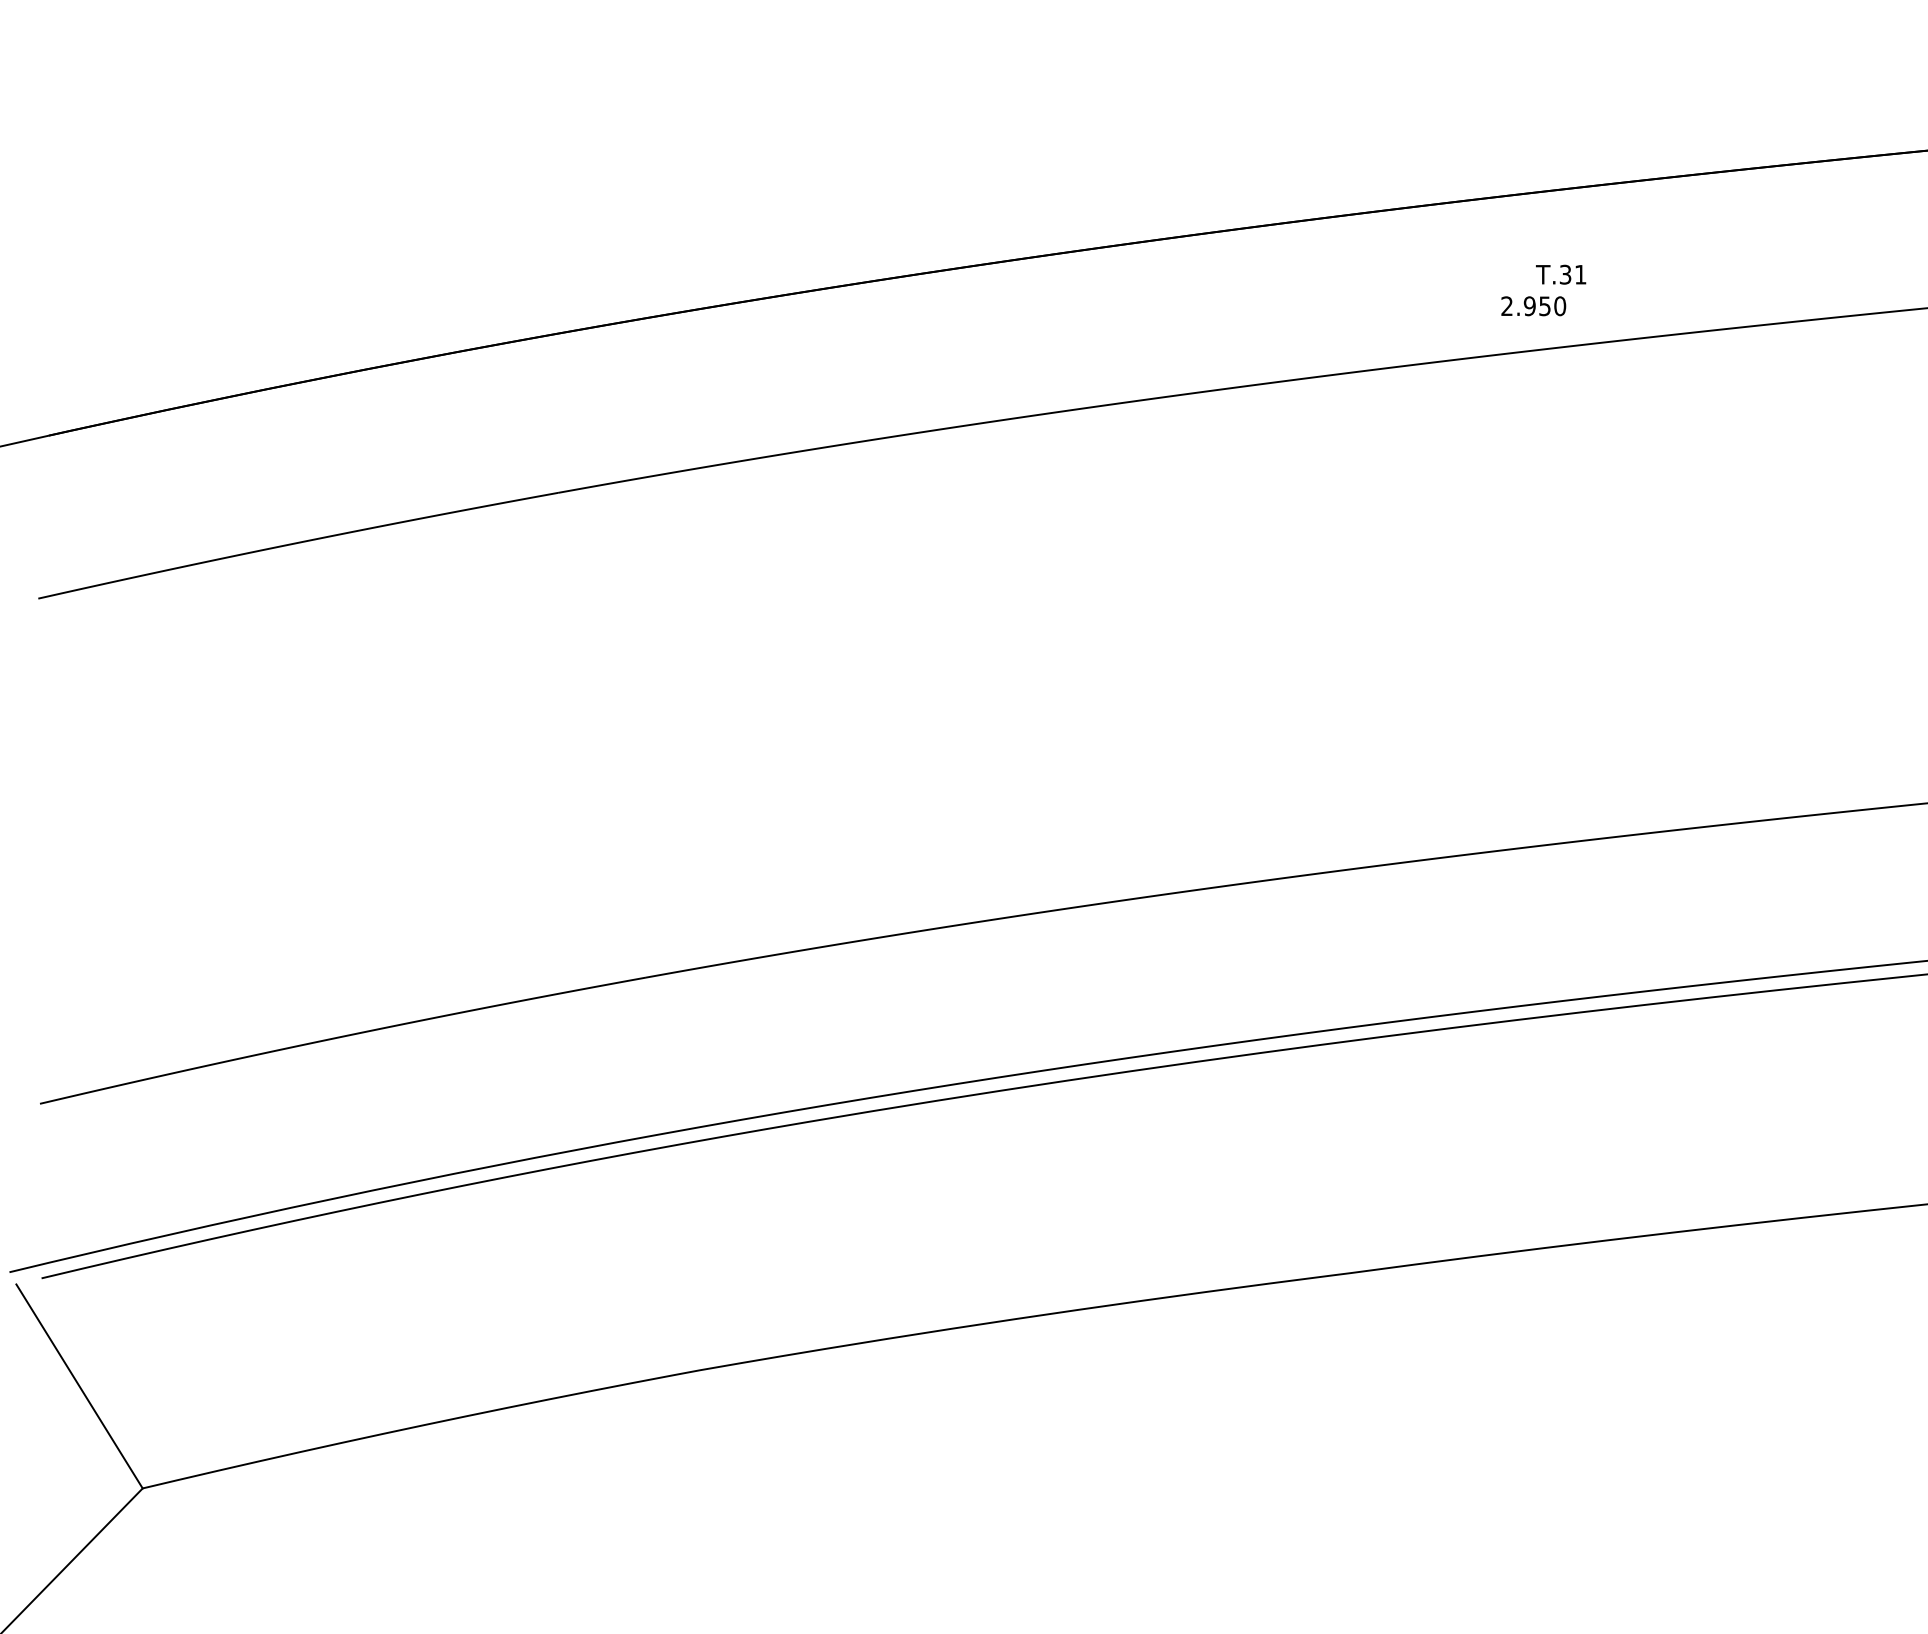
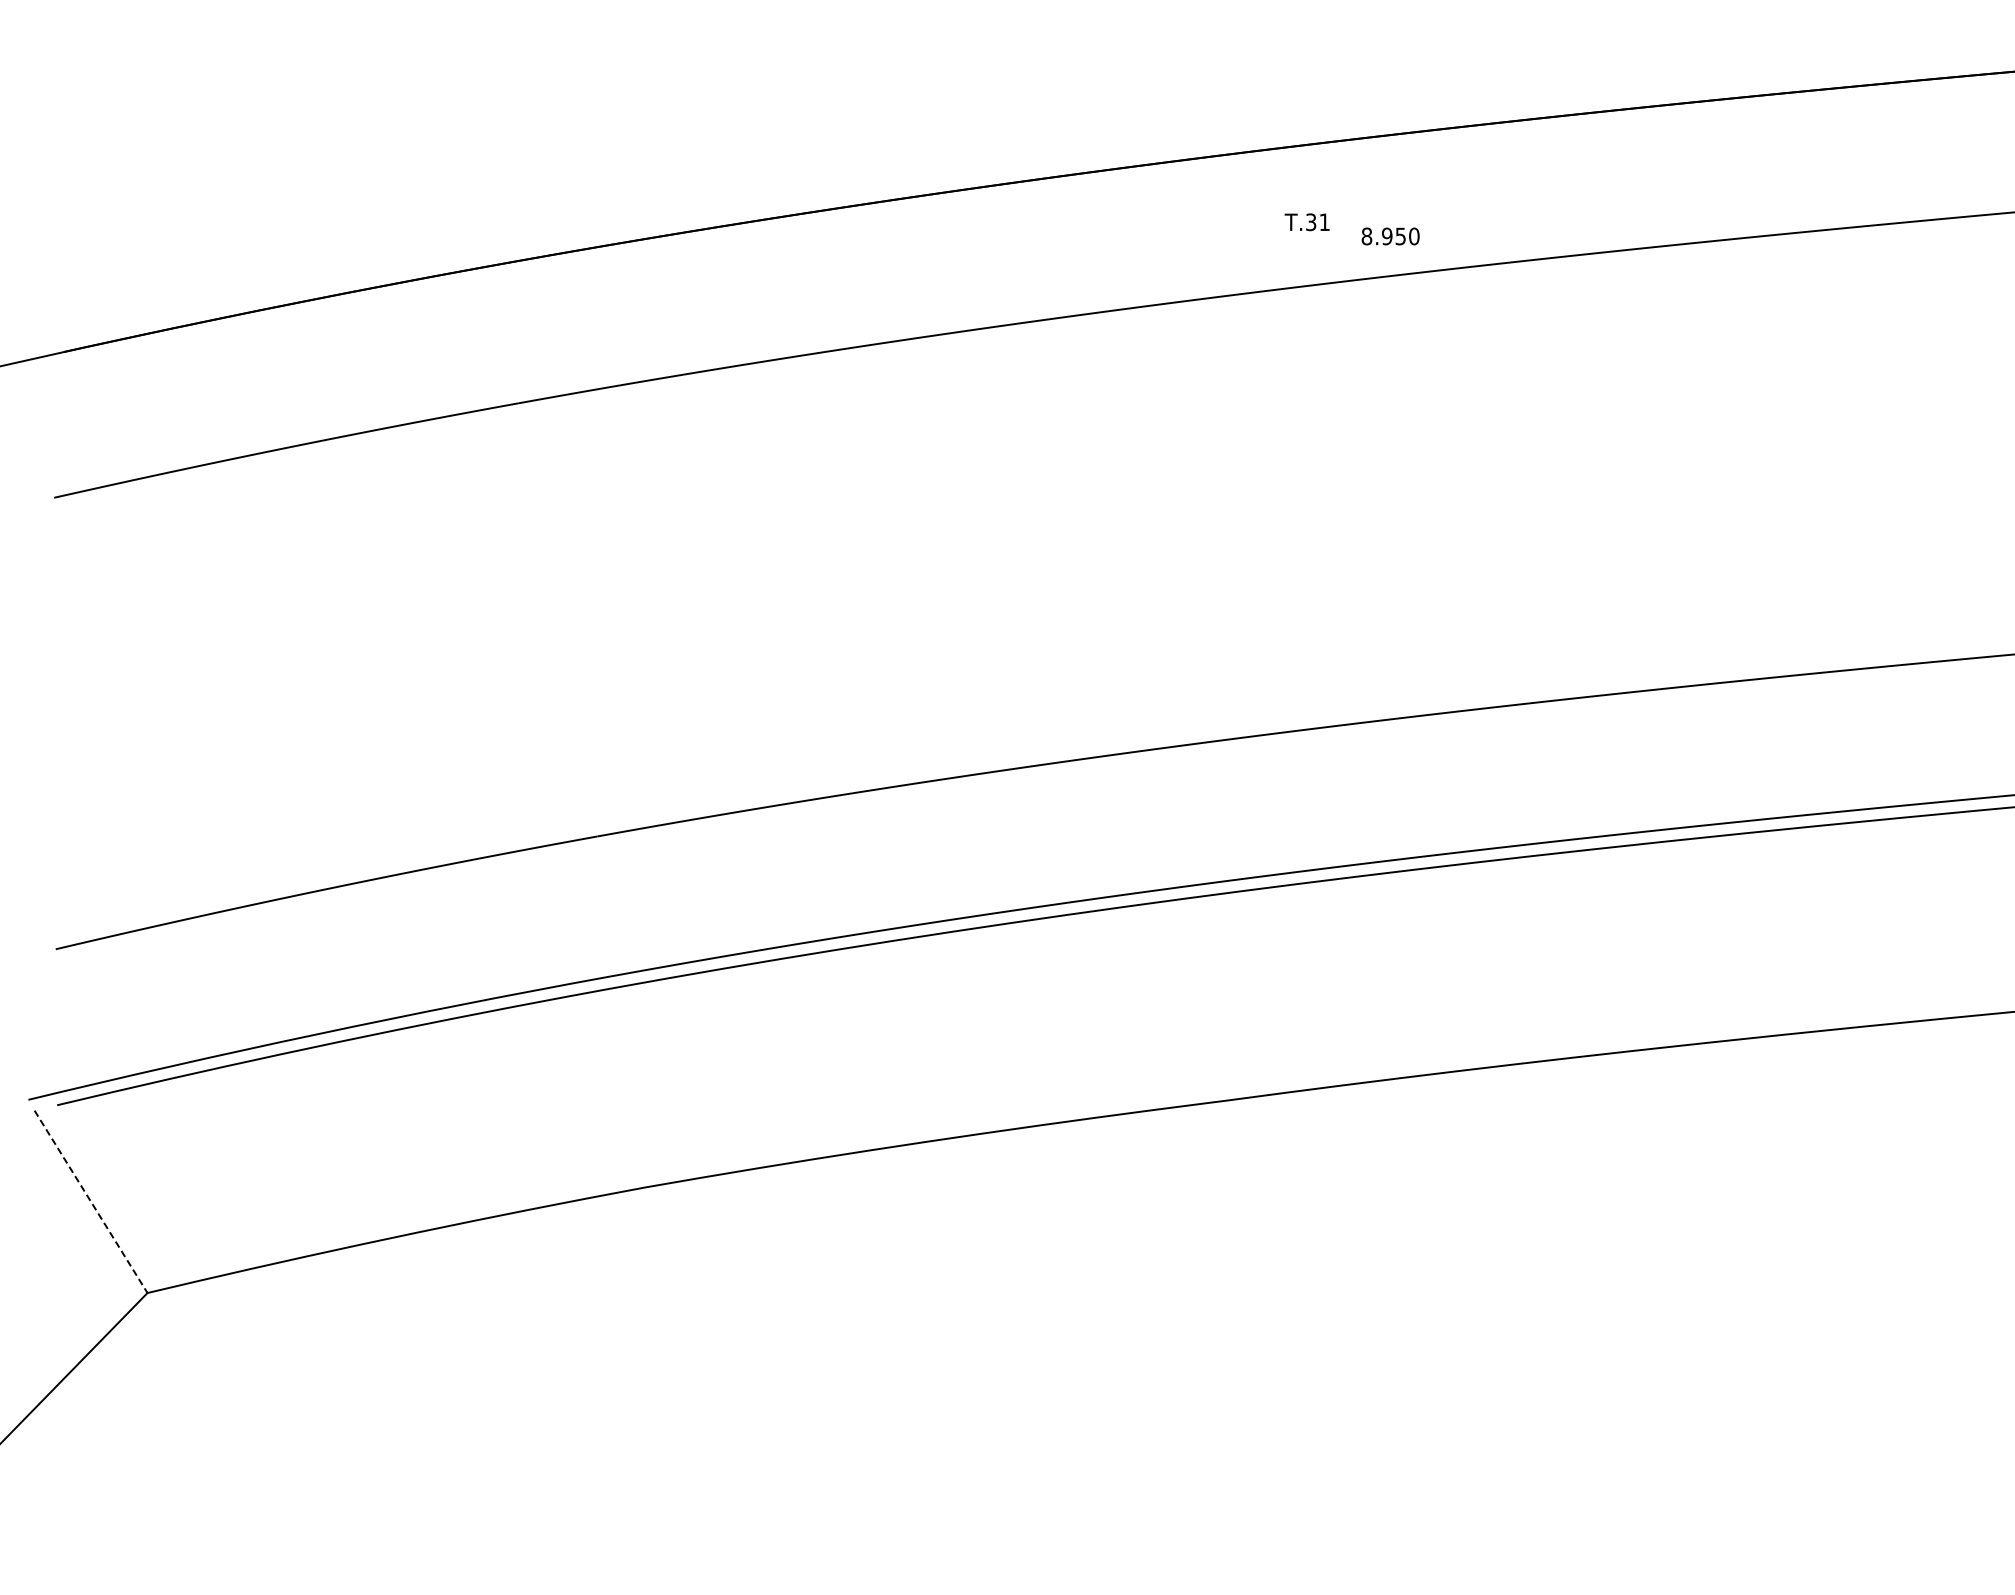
text: (1560, 274) -> (1306, 222), moved
text: (1506, 306) -> (1366, 236), 2.950 -> 8.950
line: (80, 1387) -> (91, 1202), solid -> dashed

